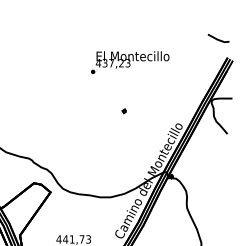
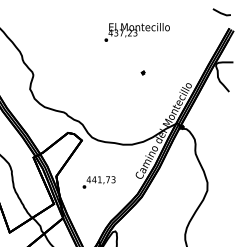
text: (129, 62) -> (136, 32), moved

